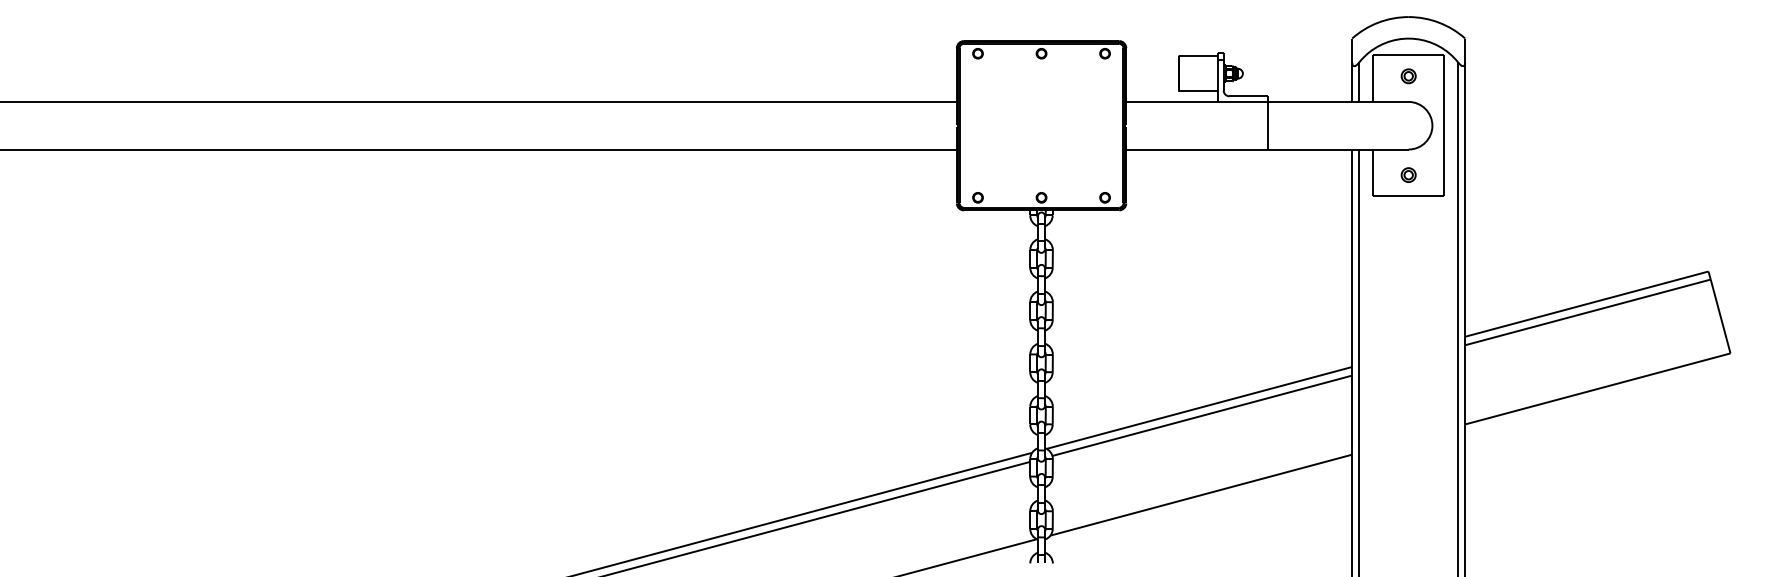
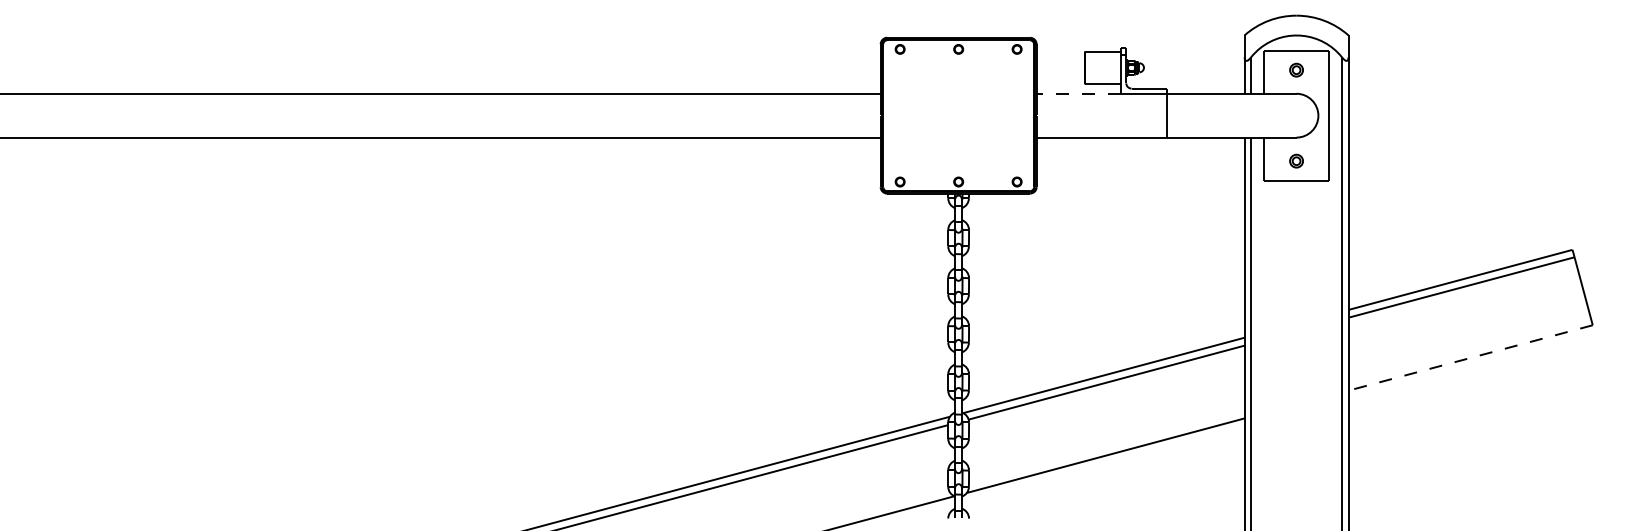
line: (1172, 101) -> (1079, 93), solid -> dashed
line: (1597, 389) -> (1470, 358), solid -> dashed

